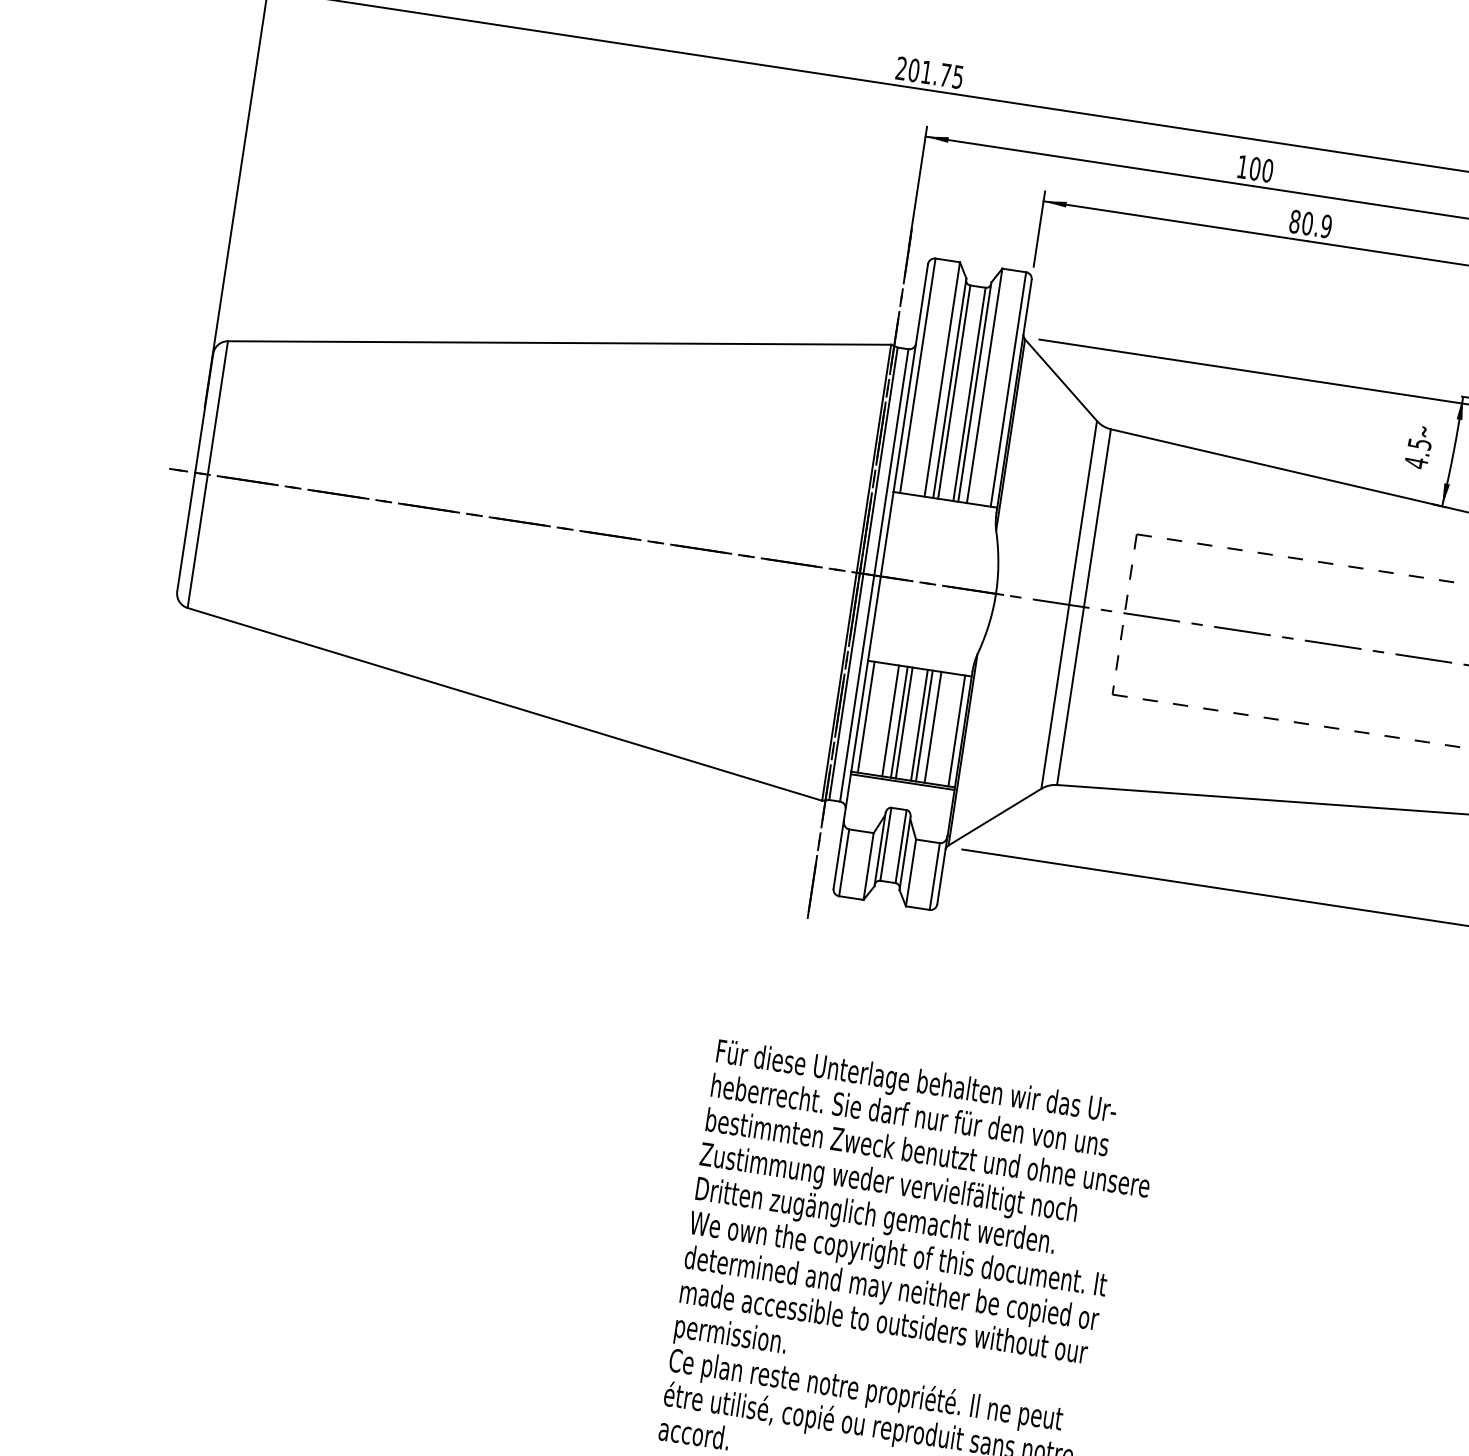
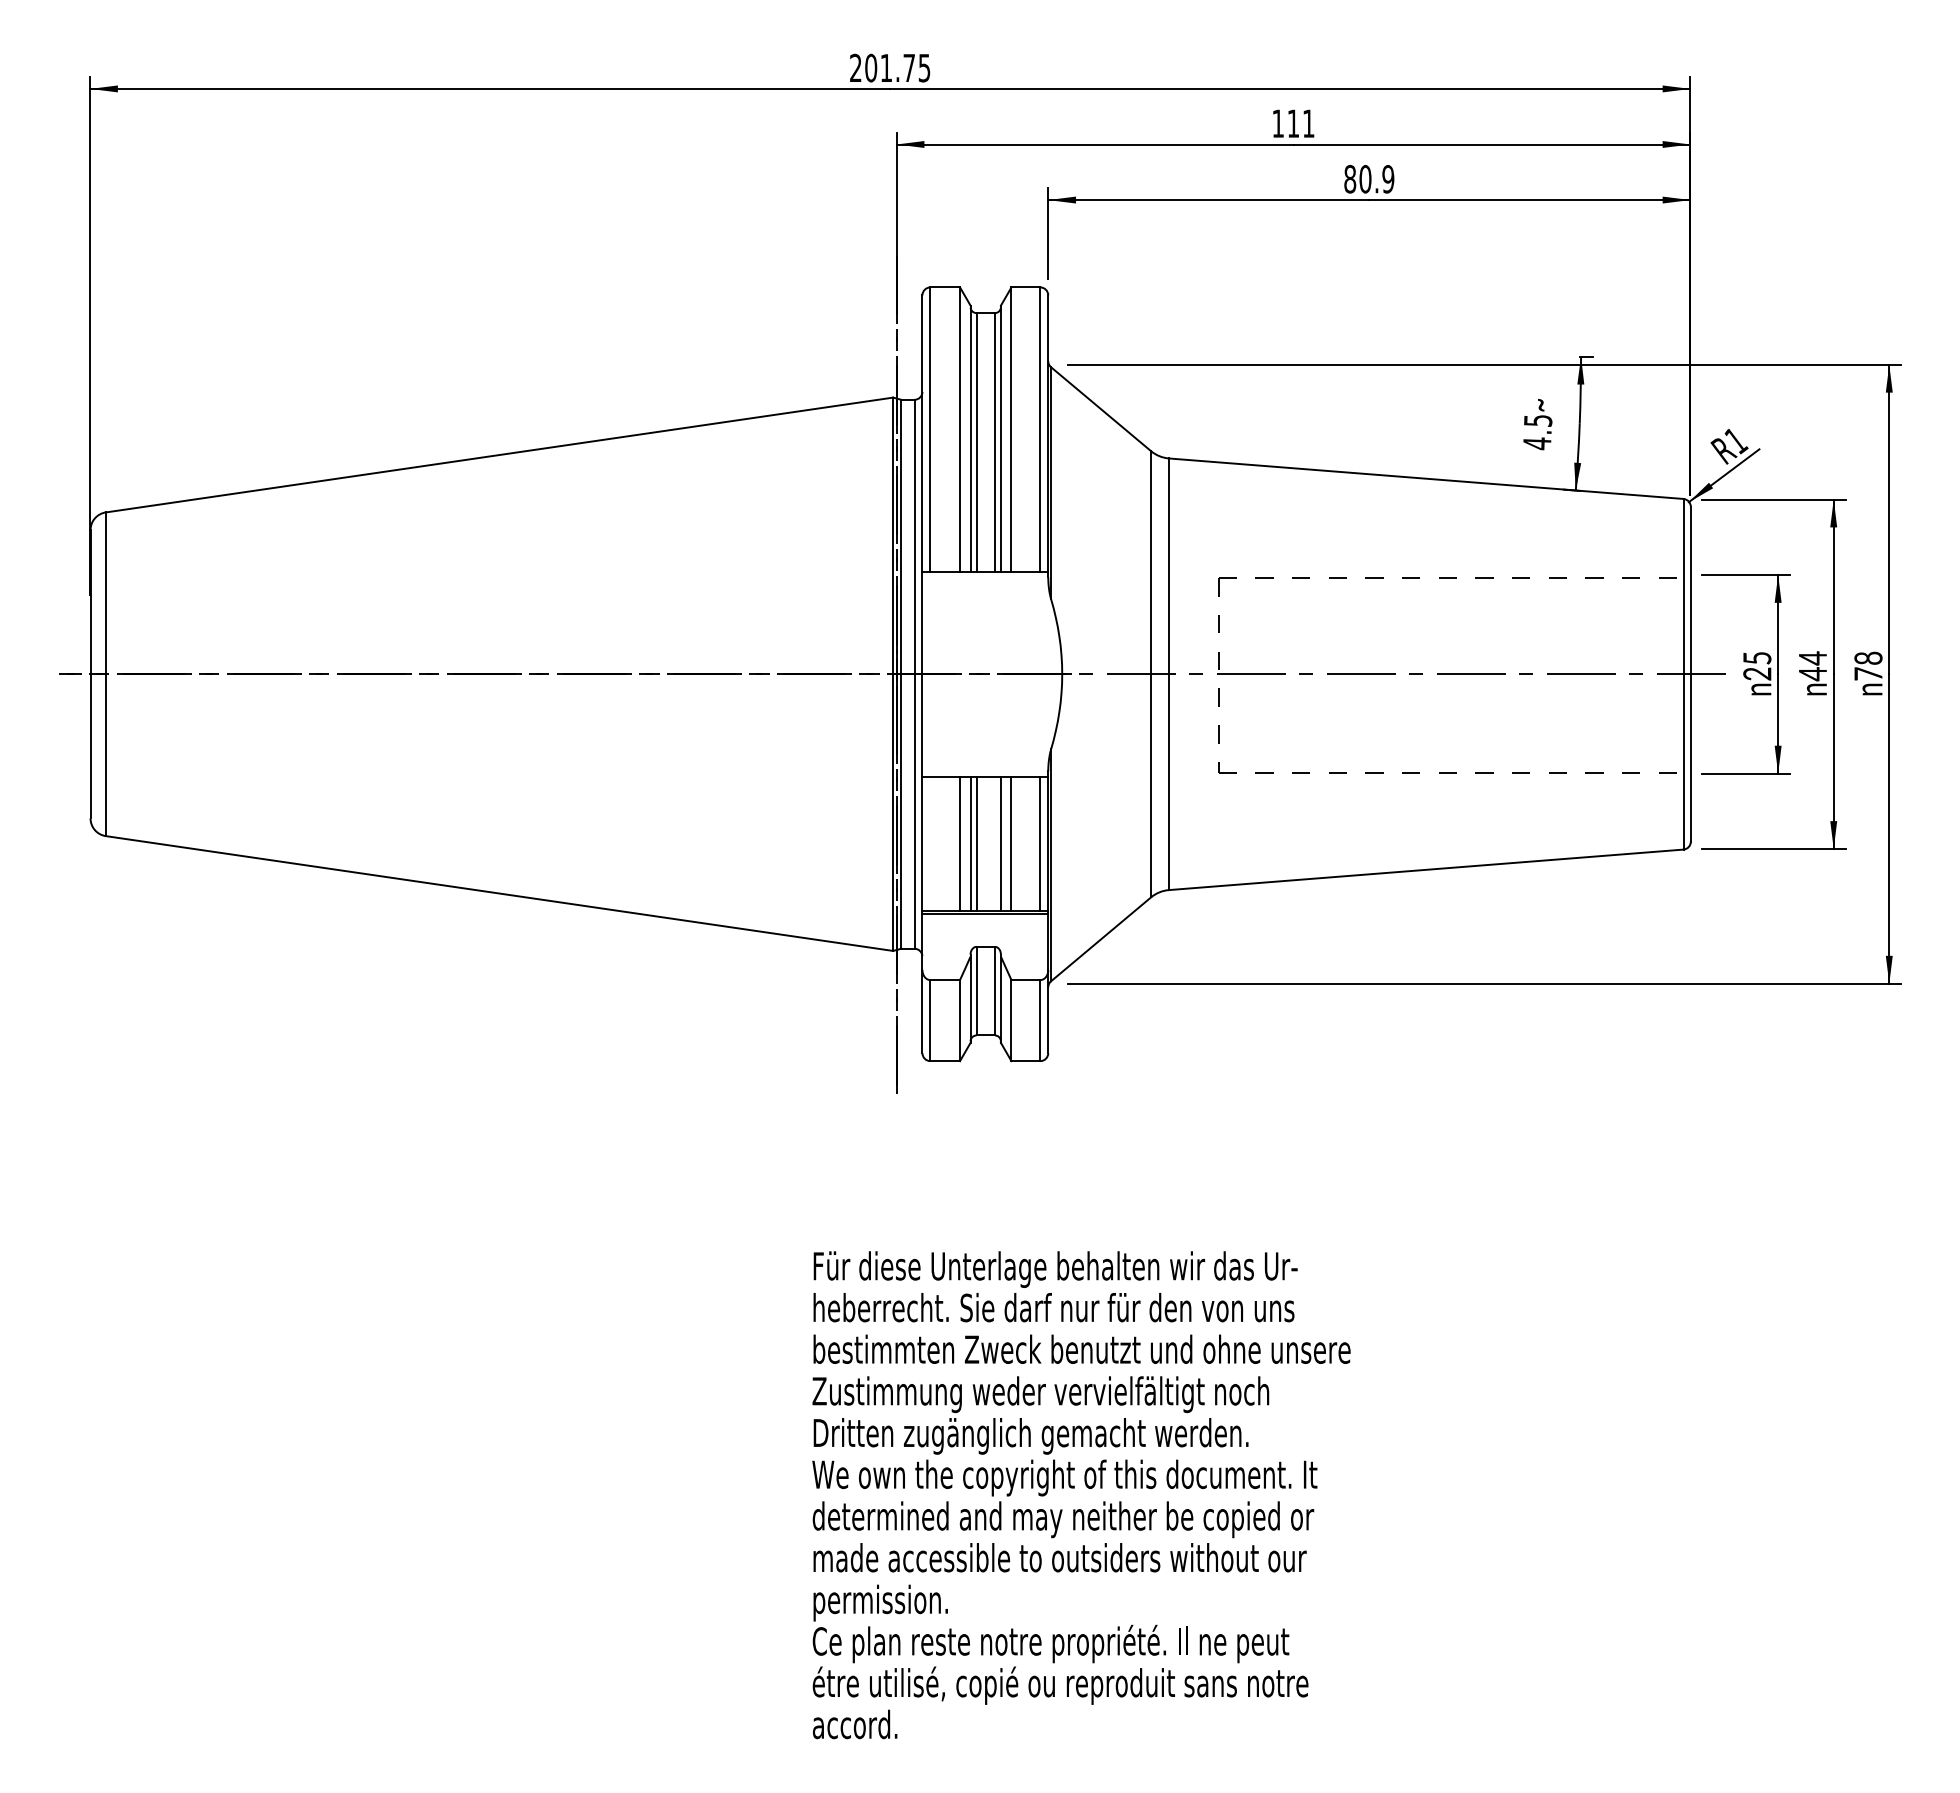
text: (1261, 169) -> (1300, 123), 100 -> 111
line: (866, 716) -> (930, 843), removed
line: (919, 724) -> (994, 843), removed

